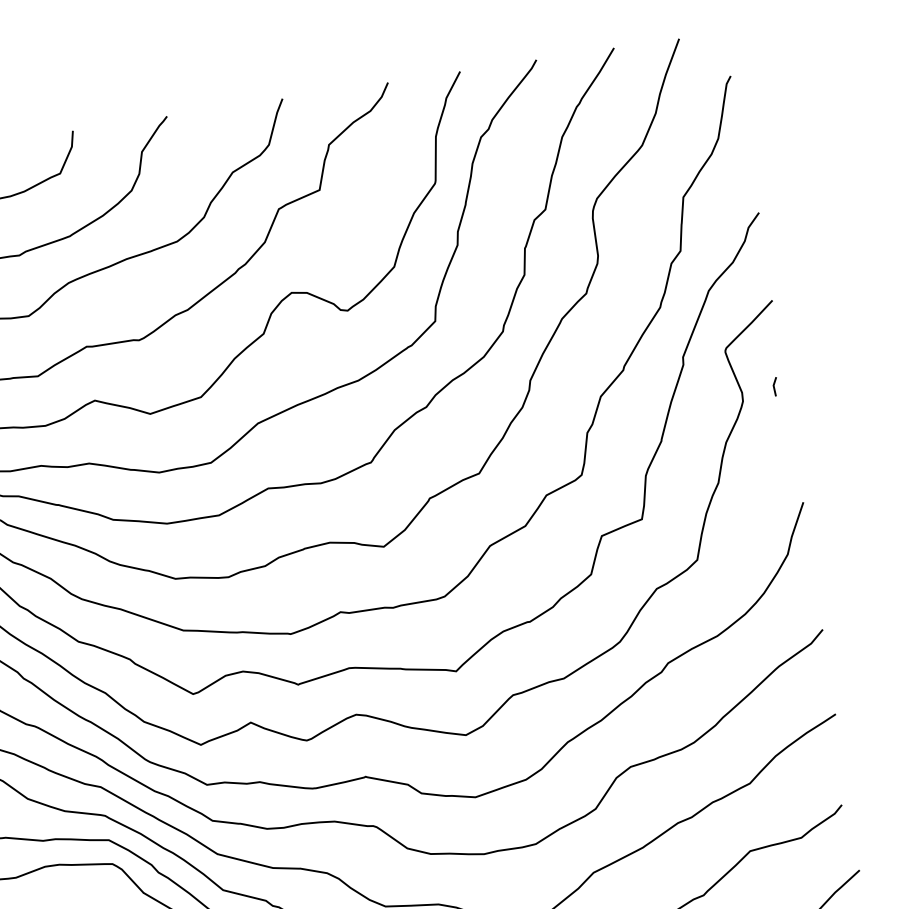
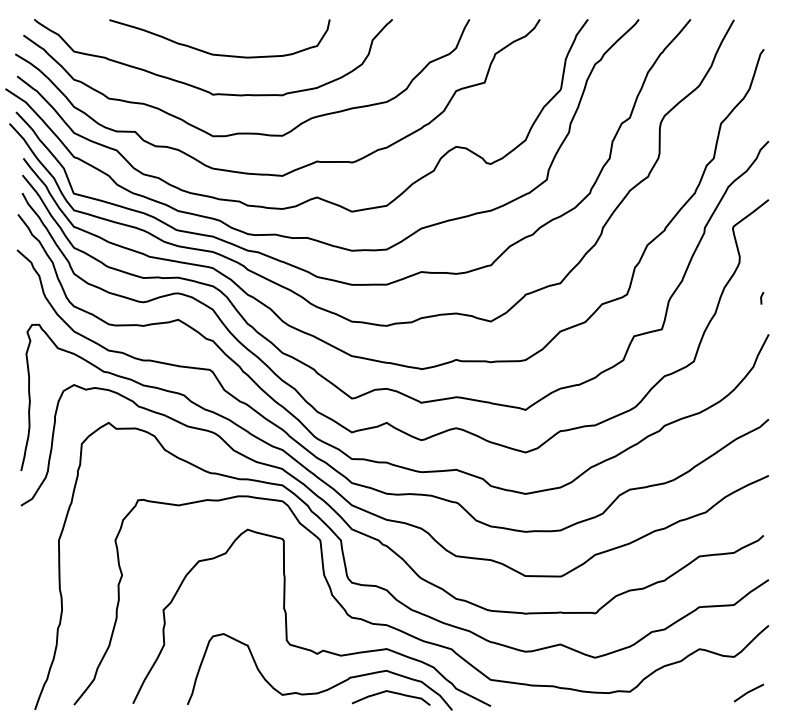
line: (774, 387) -> (761, 298), moved

